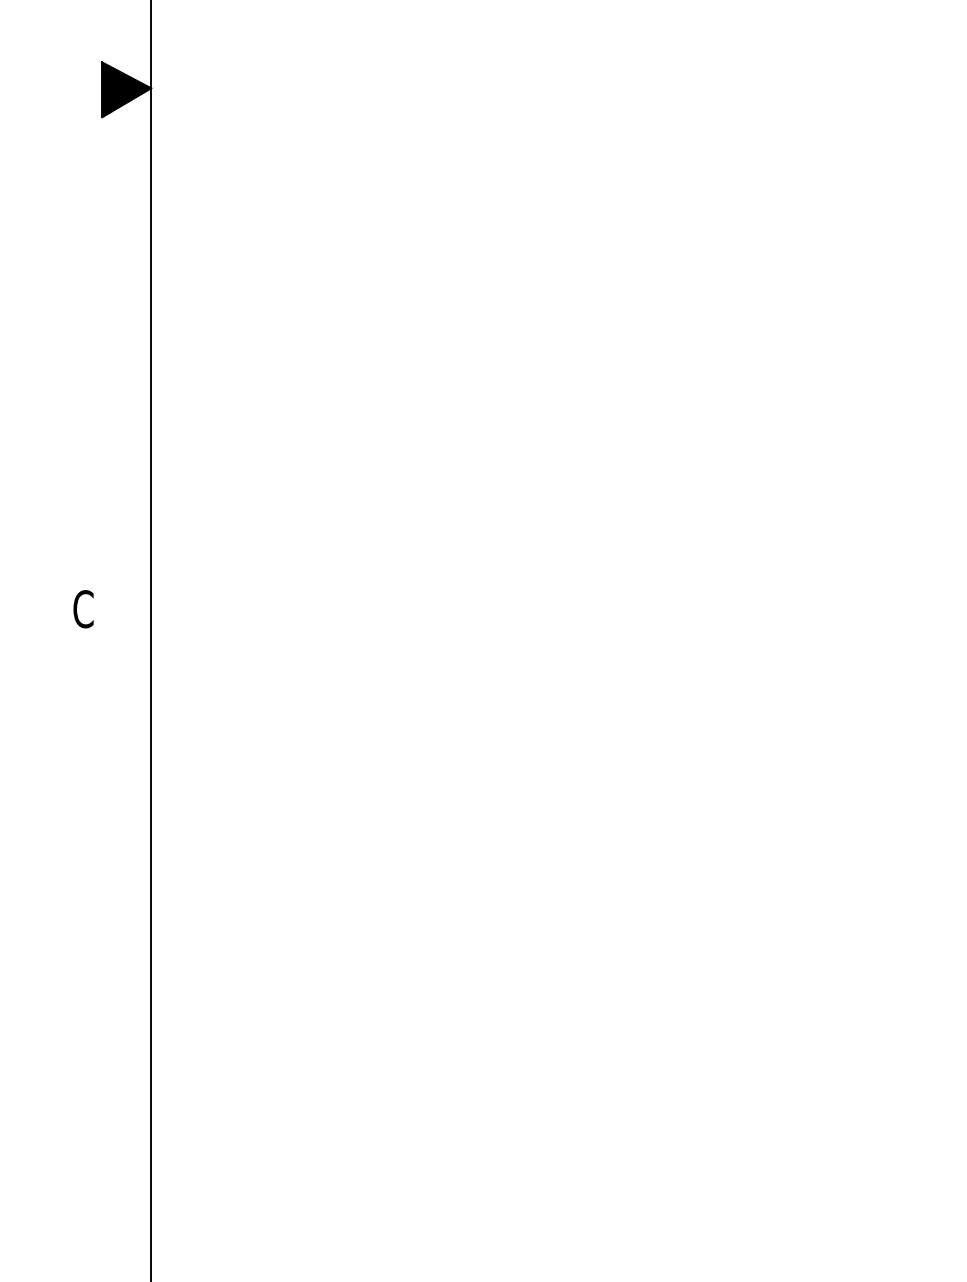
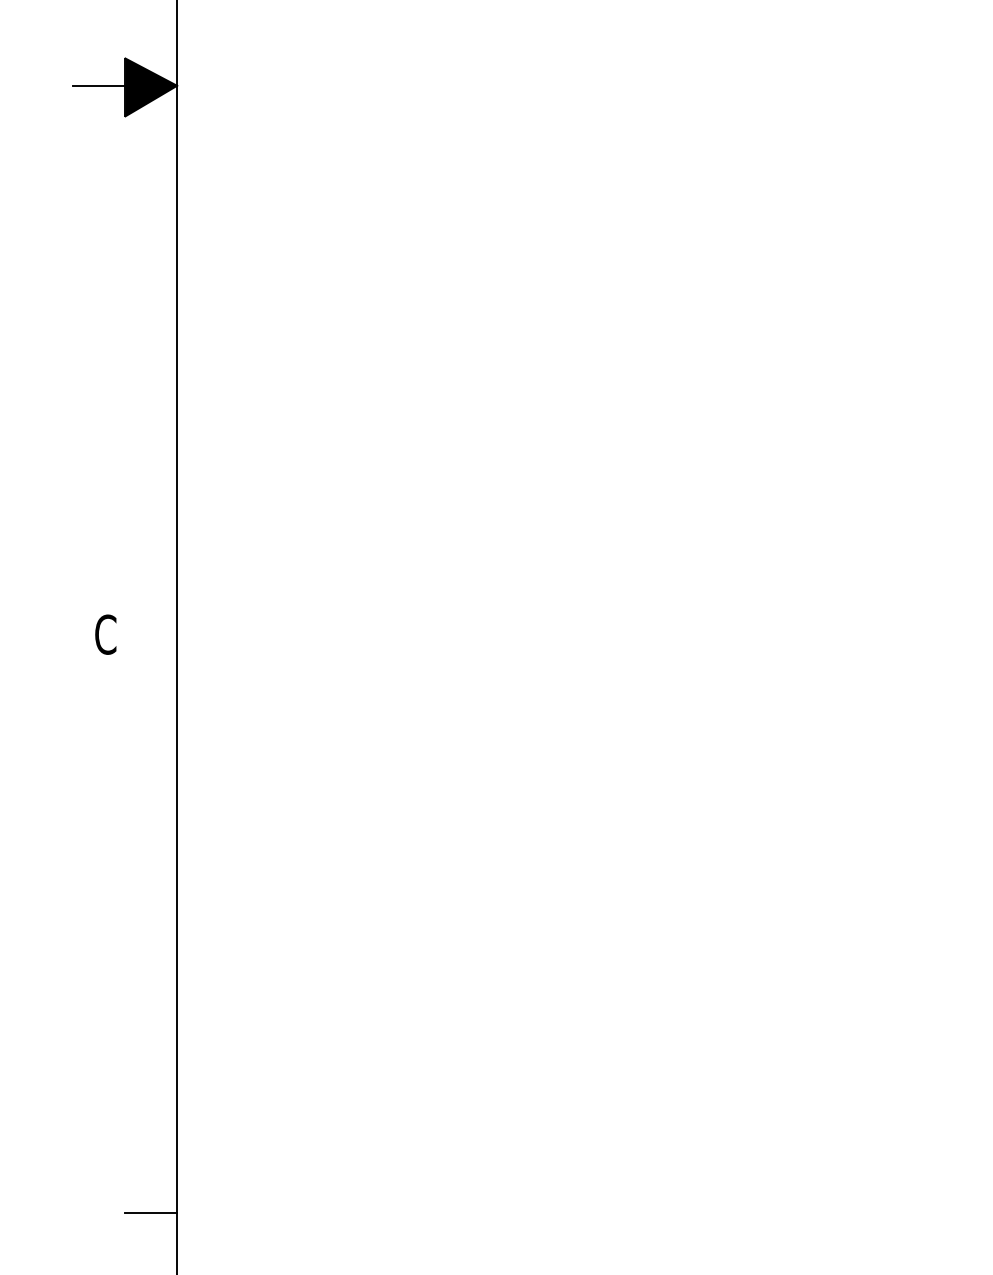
line: (77, 88) -> (99, 86), added
line: (126, 1158) -> (151, 1213), added

